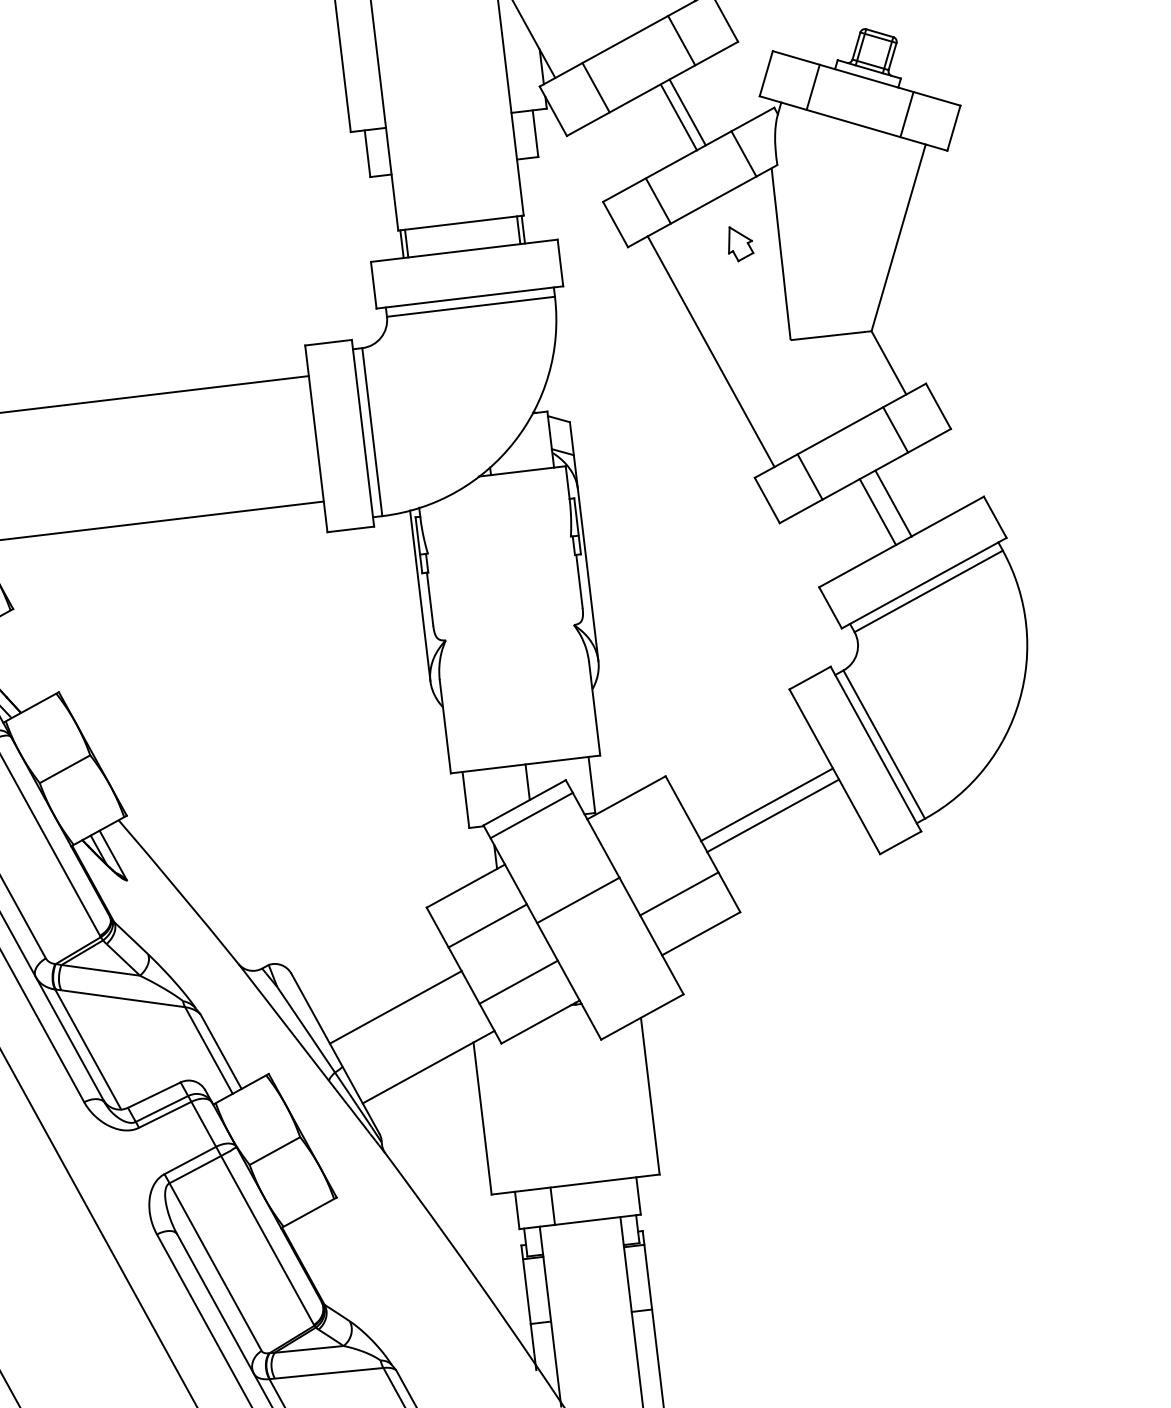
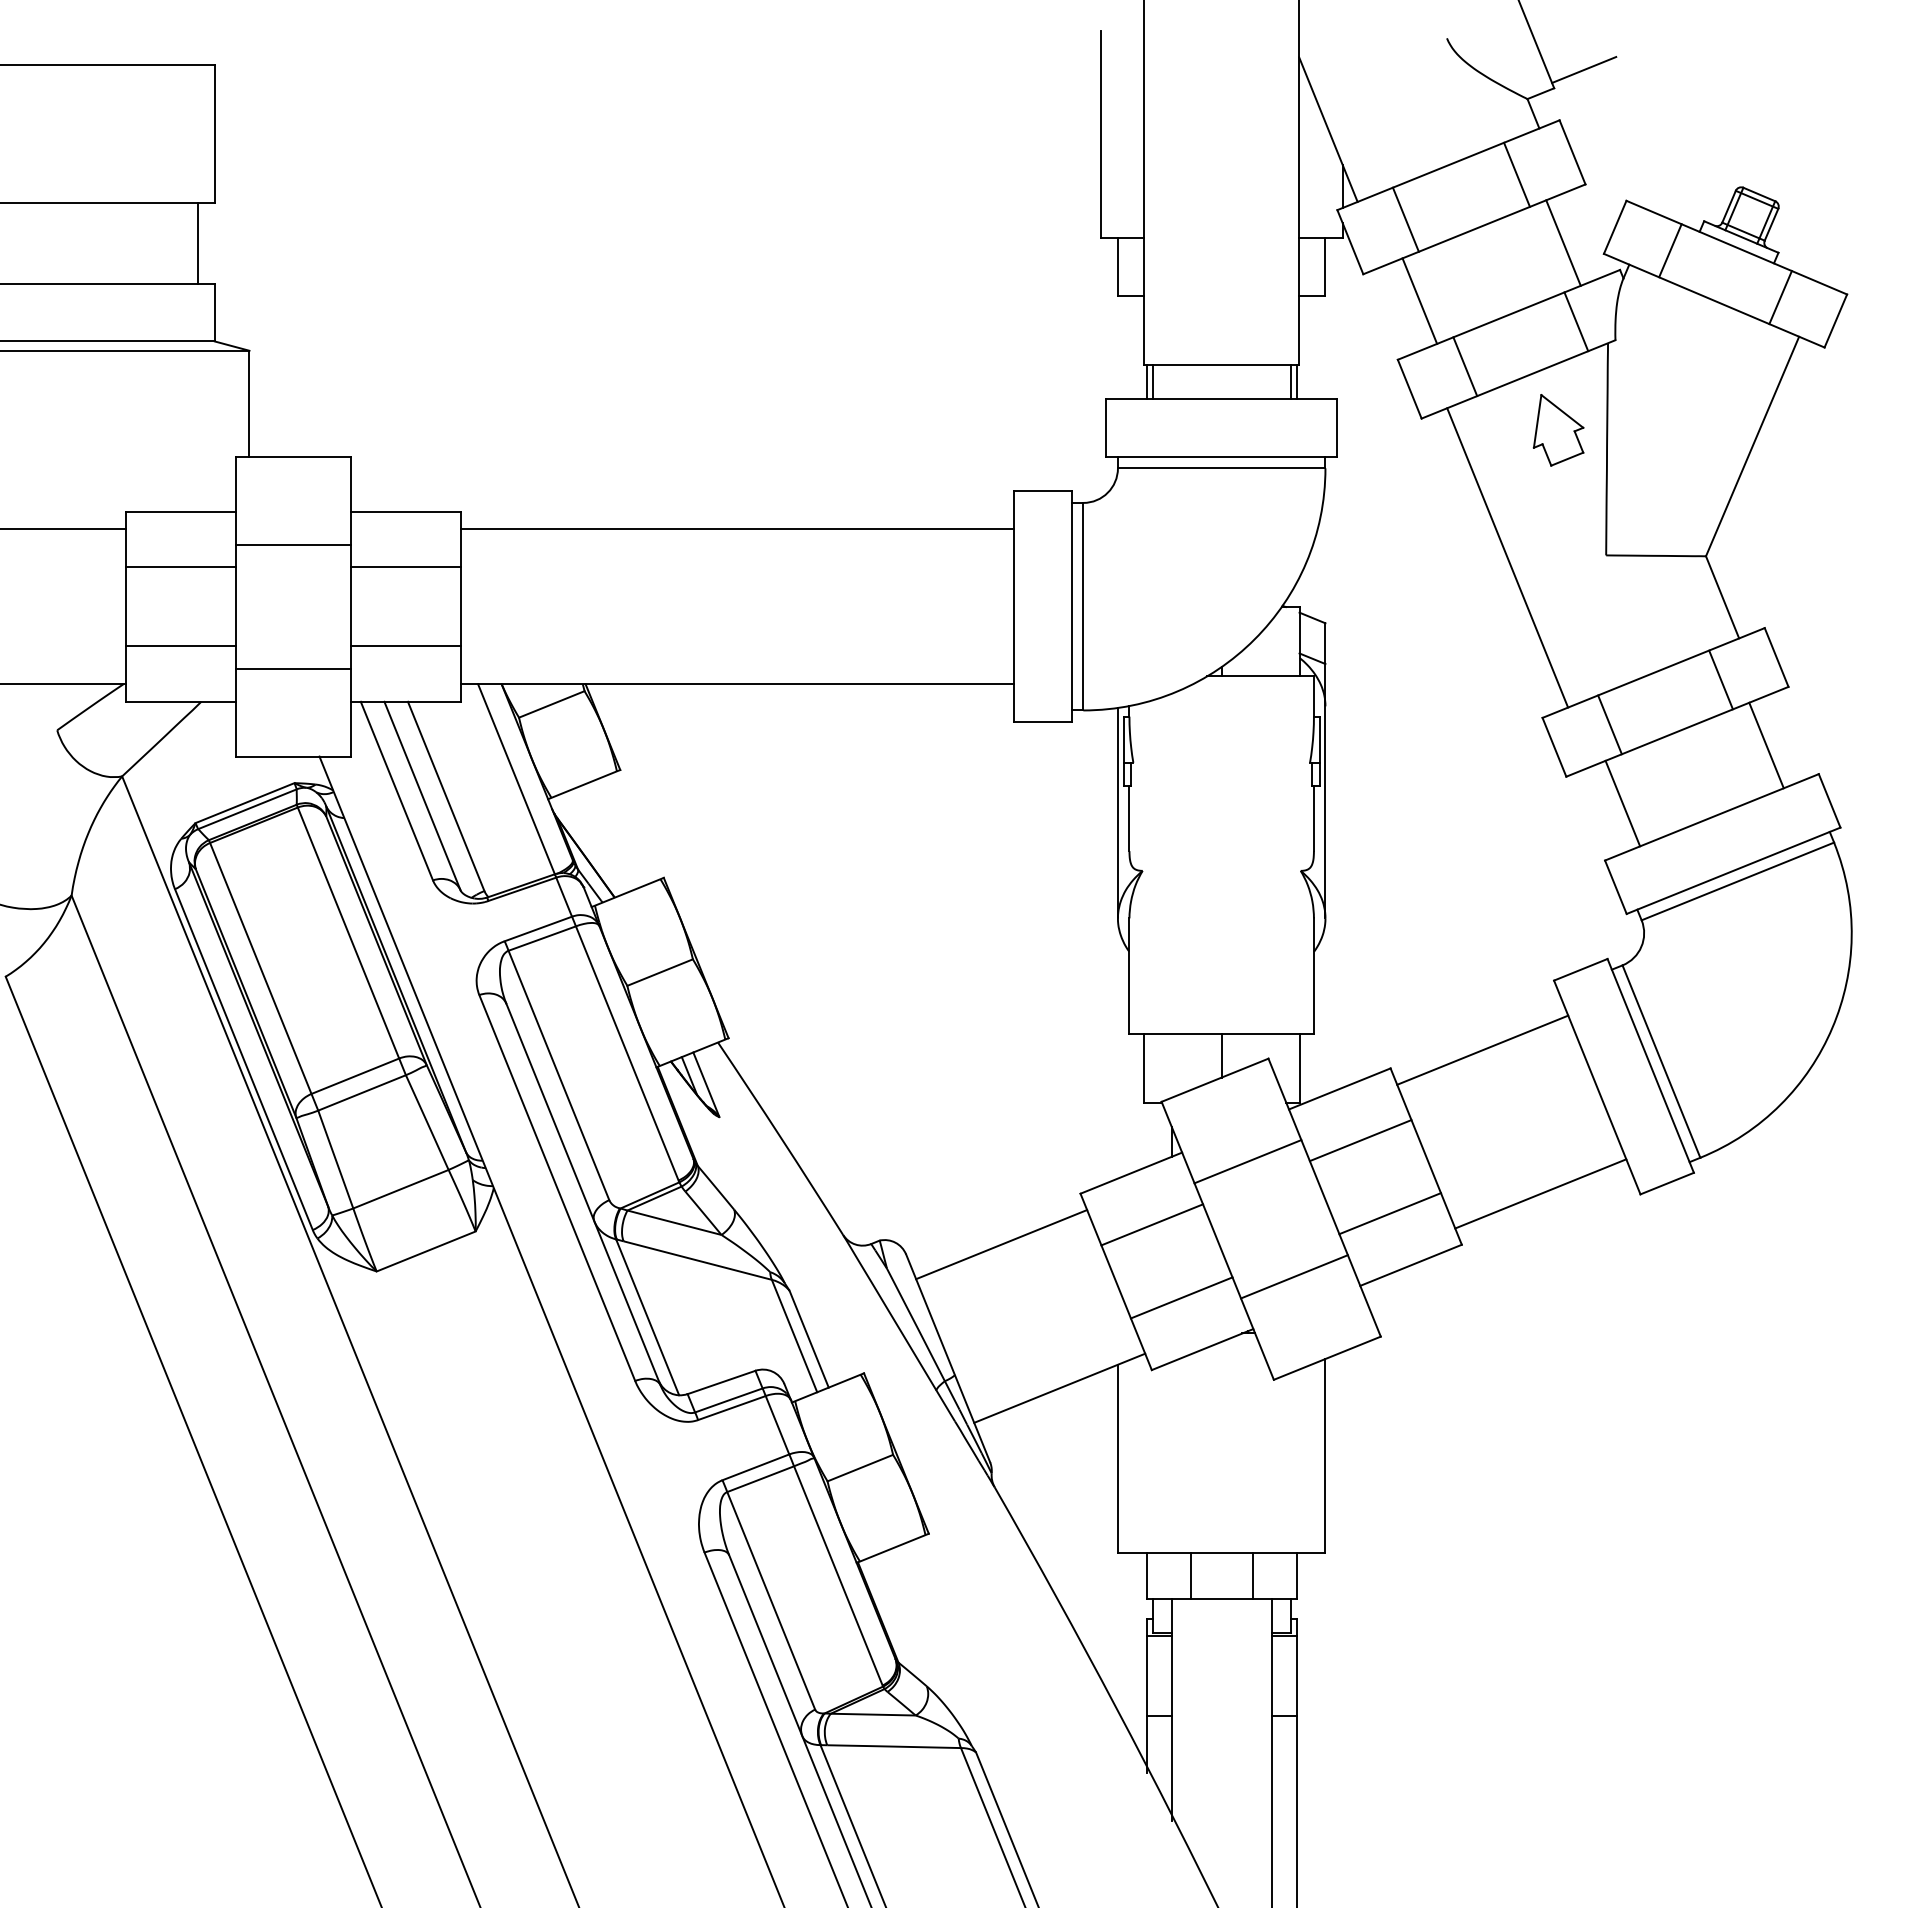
line: (687, 111) -> (1419, 300), moved
line: (678, 117) -> (1563, 242), moved
part: (739, 243) -> (1558, 430), size x1.67
line: (893, 503) -> (1622, 803), moved
line: (877, 512) -> (1766, 745), moved
line: (766, 804) -> (1540, 1193), moved
line: (531, 815) -> (1247, 1161), moved
line: (772, 815) -> (1482, 1049), moved
line: (648, 837) -> (1360, 1140), added
line: (578, 900) -> (1294, 1276), moved
line: (395, 1007) -> (1001, 1244), moved
line: (602, 1200) -> (1252, 1575), added

